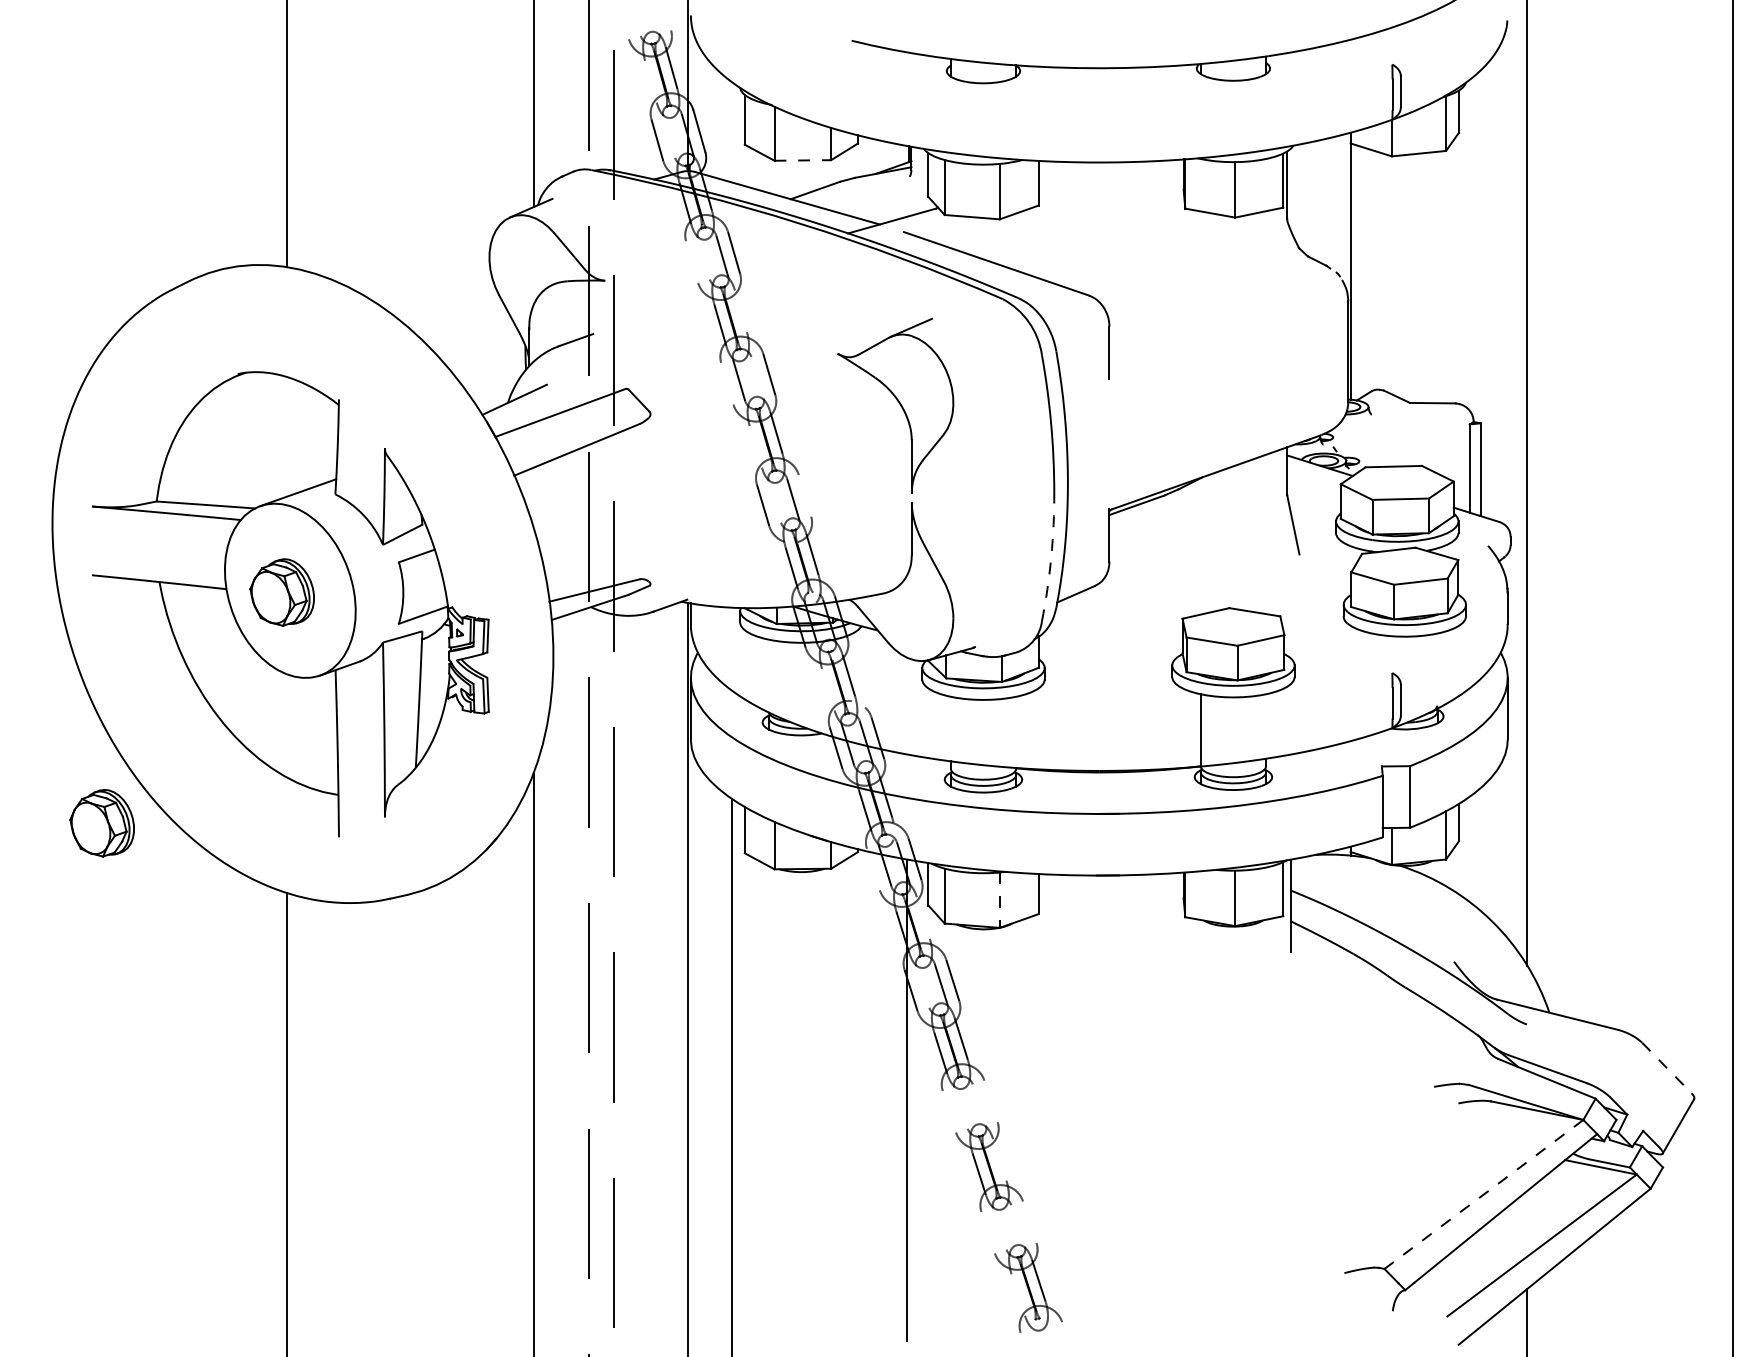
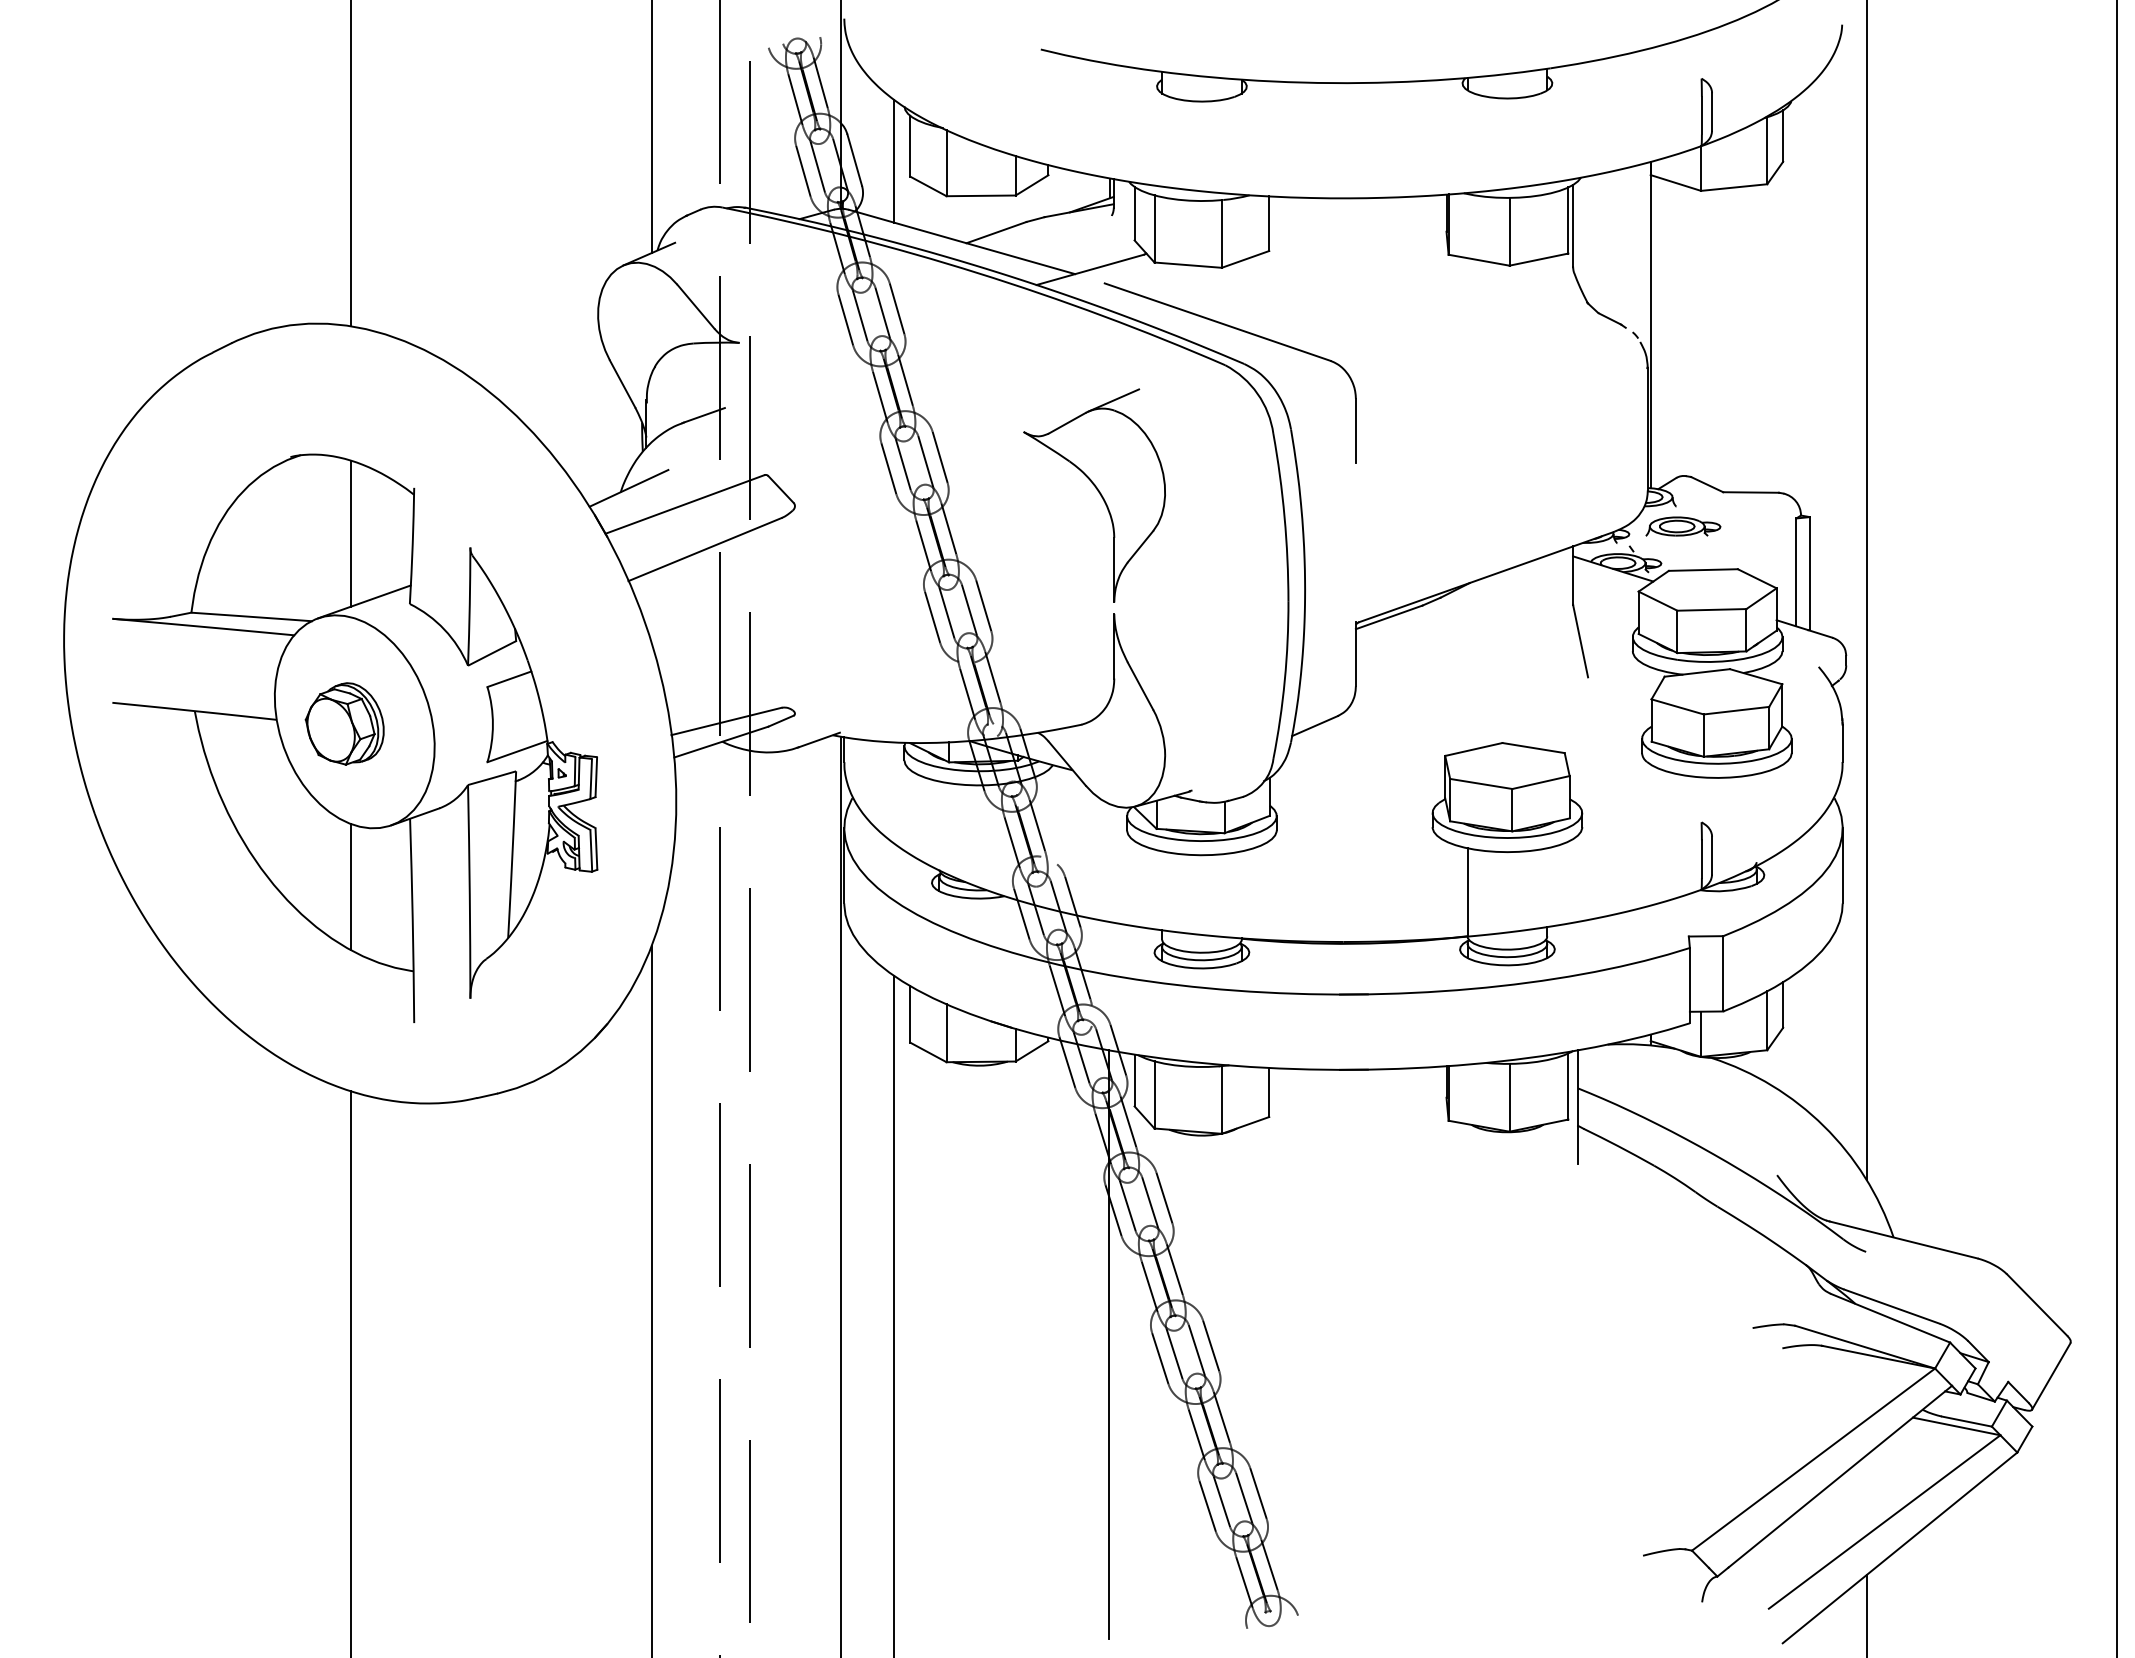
line: (650, 81) -> (795, 99), added
line: (731, 132) -> (894, 161), added
line: (668, 136) -> (817, 166), added
line: (803, 160) -> (981, 195), dashed -> solid
line: (703, 258) -> (859, 315), added
line: (691, 261) -> (845, 319), added
line: (740, 310) -> (905, 379), added
line: (757, 377) -> (925, 461), added
line: (727, 383) -> (888, 468), added
part: (1377, 430) -> (1683, 526), added
line: (286, 436) -> (350, 533), added
line: (755, 446) -> (923, 545), added
line: (804, 495) -> (983, 605), added
line: (774, 501) -> (946, 612), added
arc: (1051, 556) -> (1284, 680), dashed -> solid
line: (827, 689) -> (1011, 842), added
line: (286, 726) -> (350, 887), added
part: (101, 822) -> (124, 1005), removed
line: (873, 869) -> (1067, 1062), added
line: (999, 899) -> (1221, 1099), dashed -> solid
line: (923, 917) -> (1128, 1121), added
line: (922, 986) -> (1127, 1205), added
line: (1667, 1068) -> (2037, 1305), dashed -> solid
line: (991, 1101) -> (1211, 1345), added
line: (979, 1105) -> (1196, 1350), added
line: (961, 1107) -> (1174, 1353), added
line: (949, 1111) -> (1160, 1358), added
line: (999, 1160) -> (1221, 1417), added
line: (1483, 1194) -> (1813, 1459), dashed -> solid
line: (1029, 1222) -> (1258, 1493), added
line: (1018, 1225) -> (1244, 1497), added
line: (999, 1228) -> (1221, 1501), added
line: (988, 1232) -> (1207, 1506), added
line: (1018, 1295) -> (1244, 1582), added

